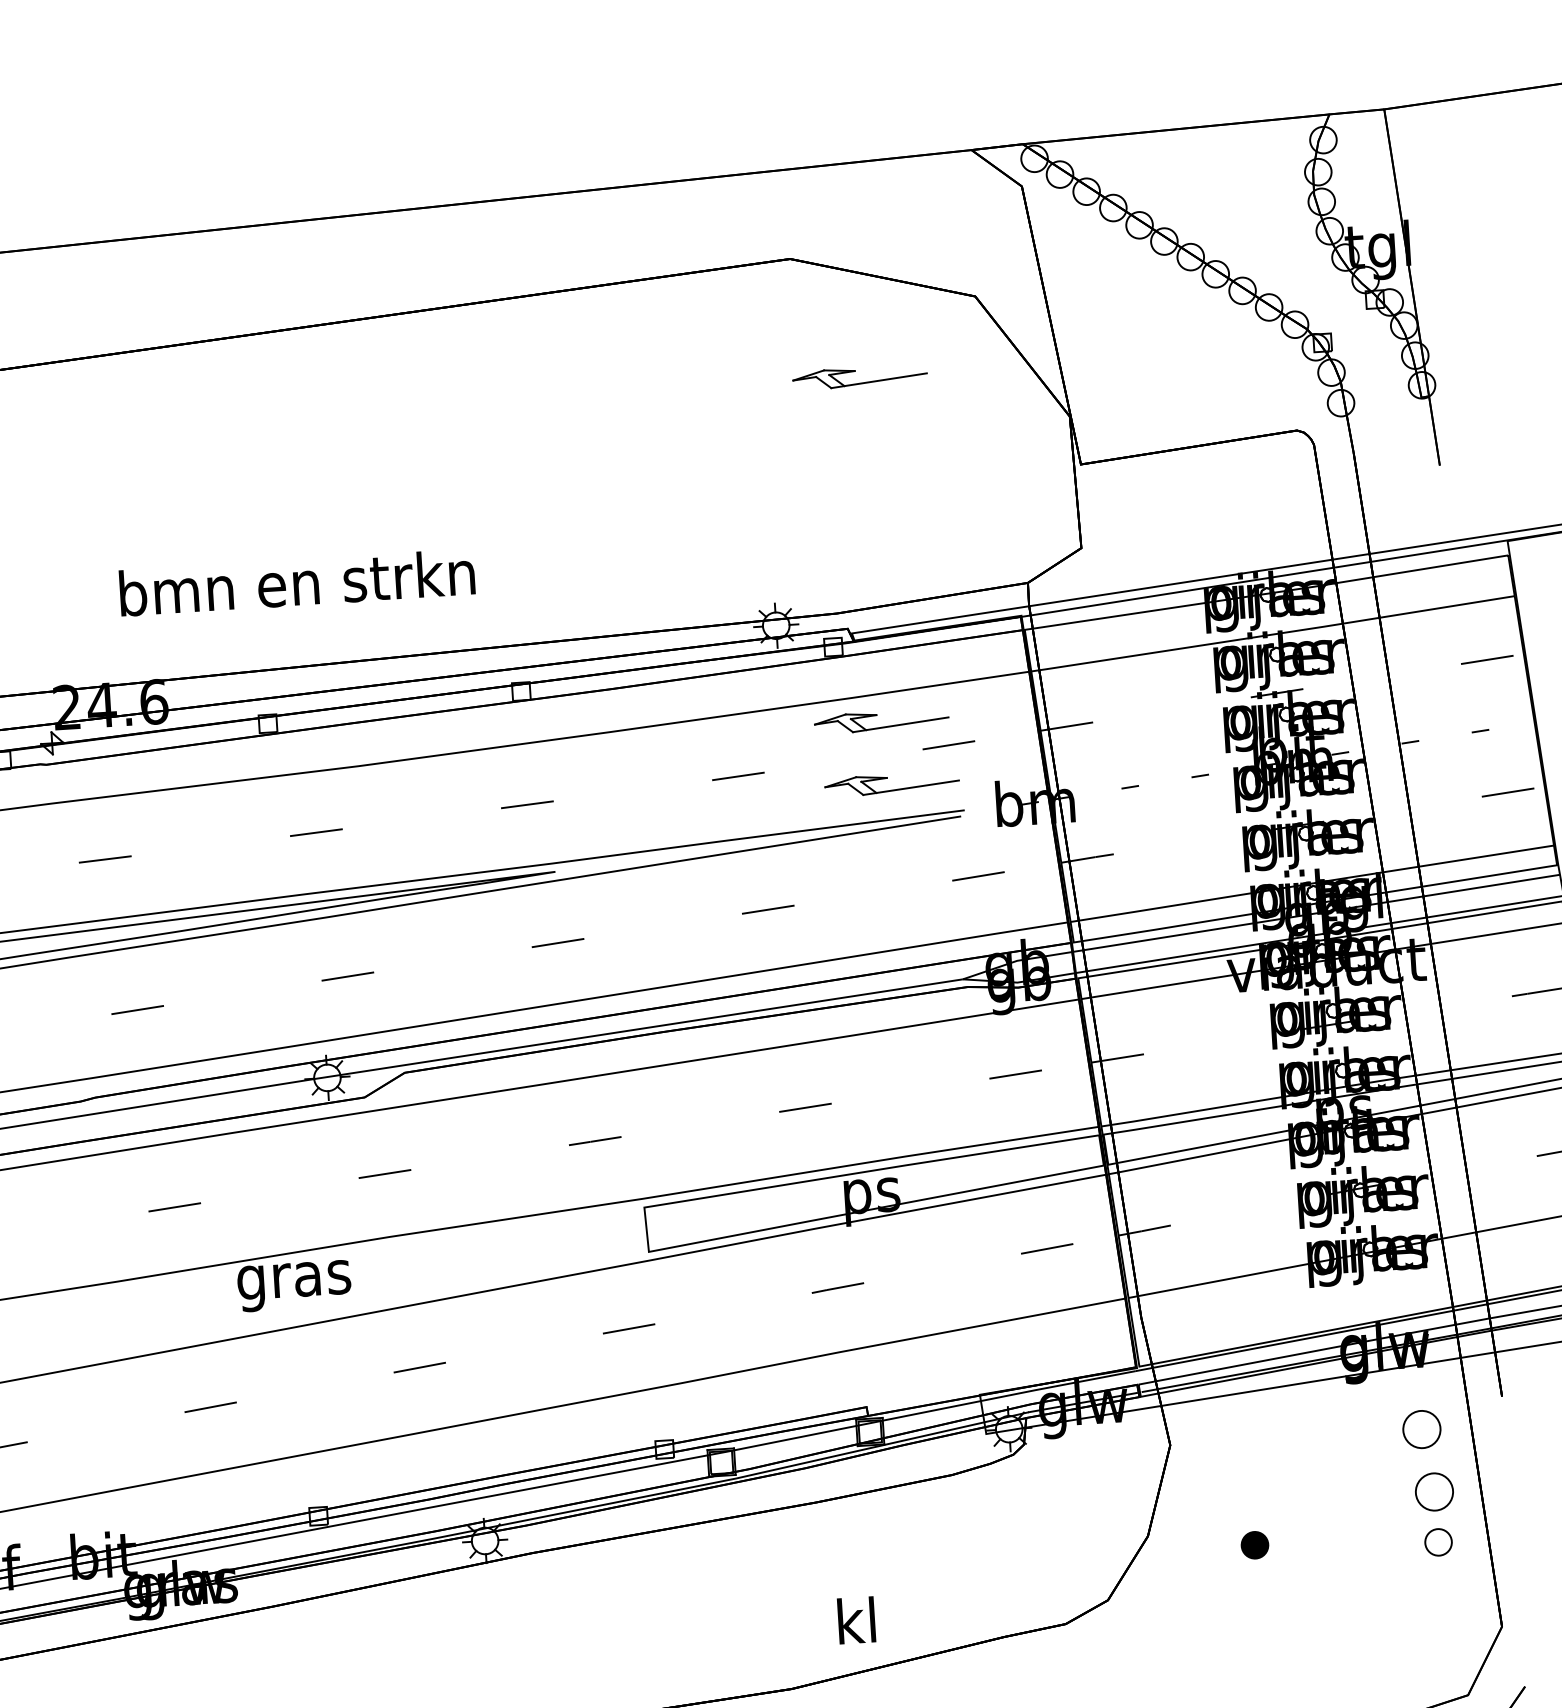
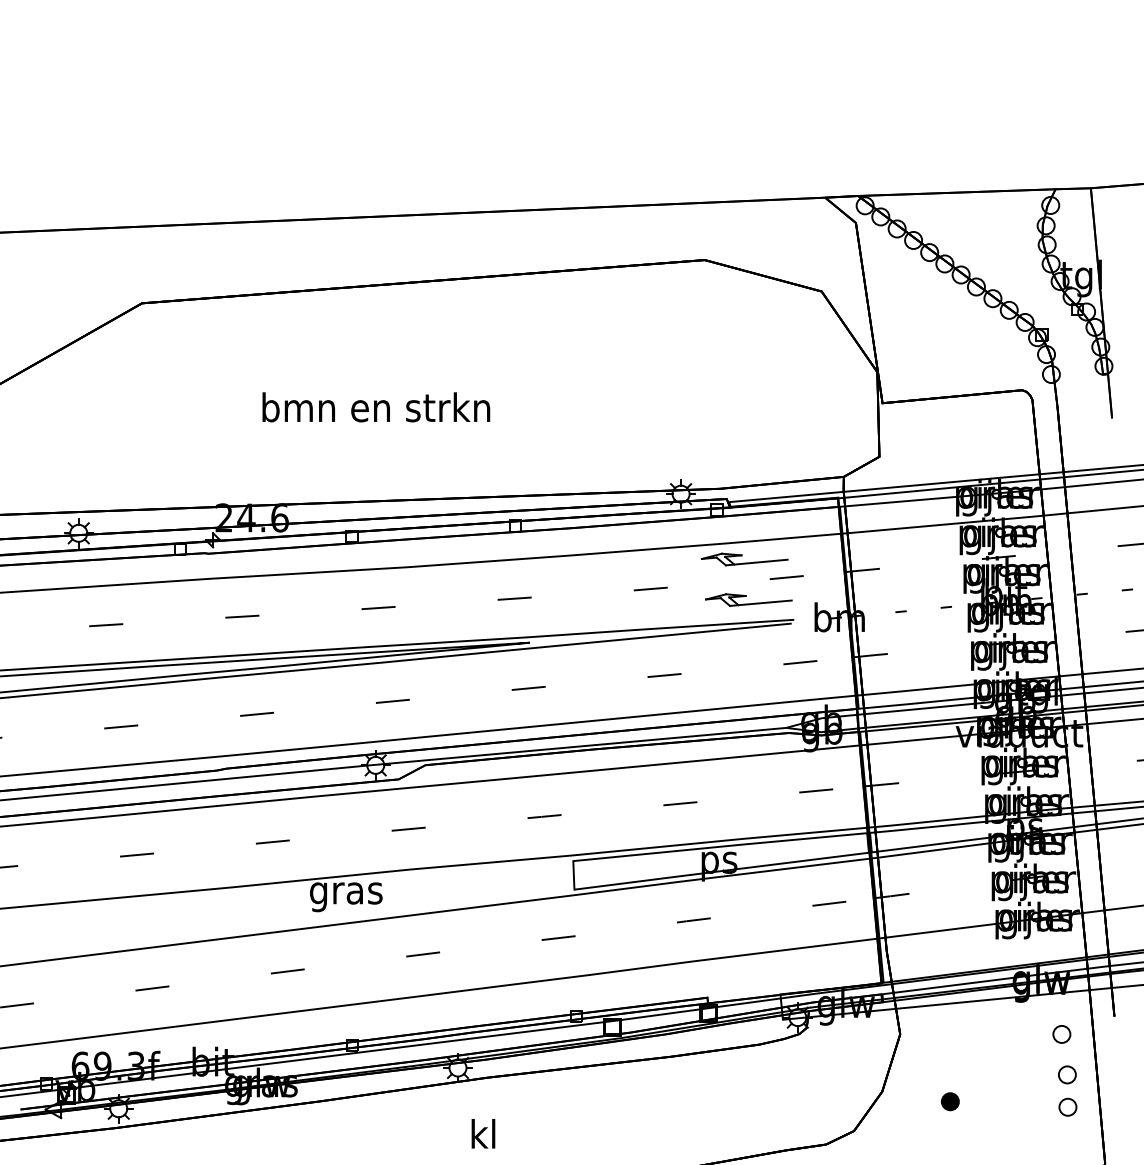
part: (859, 377) -> (744, 338), removed
text: (297, 582) -> (376, 407), moved
part: (1421, 1429) -> (1061, 1034), size x0.71
part: (1434, 1491) -> (1067, 1074), size x0.71
text: (856, 1619) -> (483, 1133), moved

